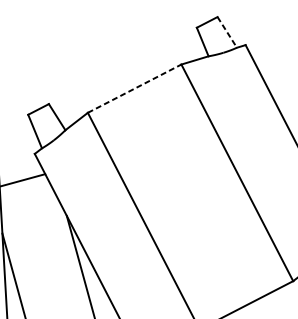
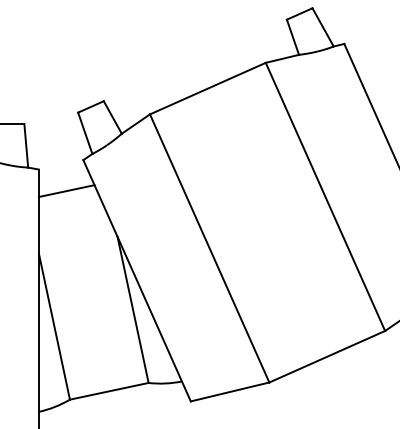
line: (227, 32) -> (323, 27), dashed -> solid
line: (135, 88) -> (208, 88), dashed -> solid

